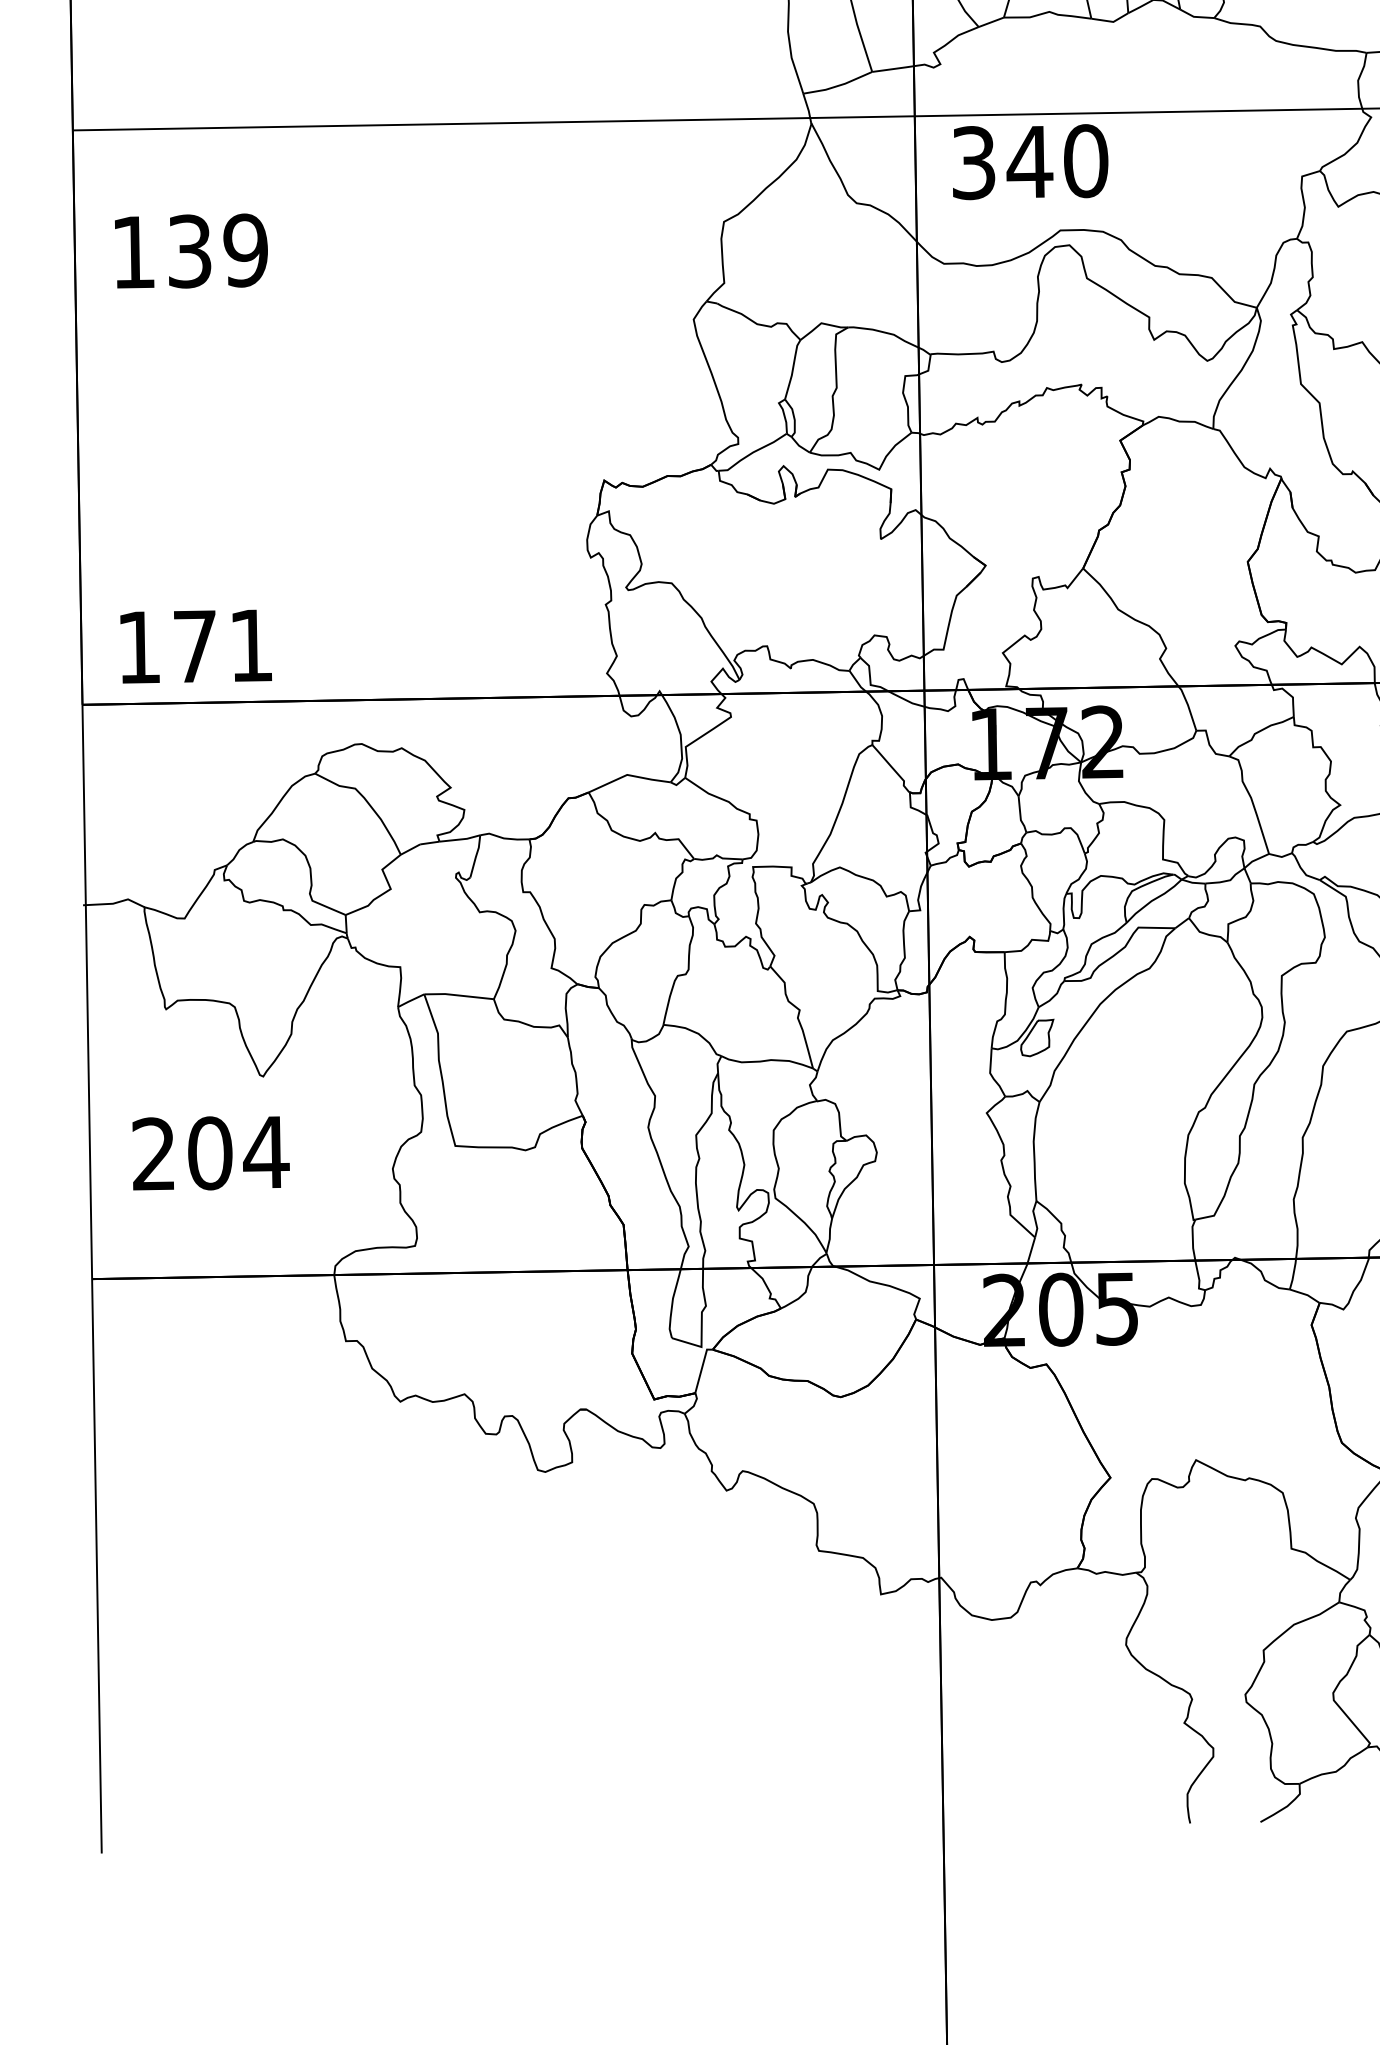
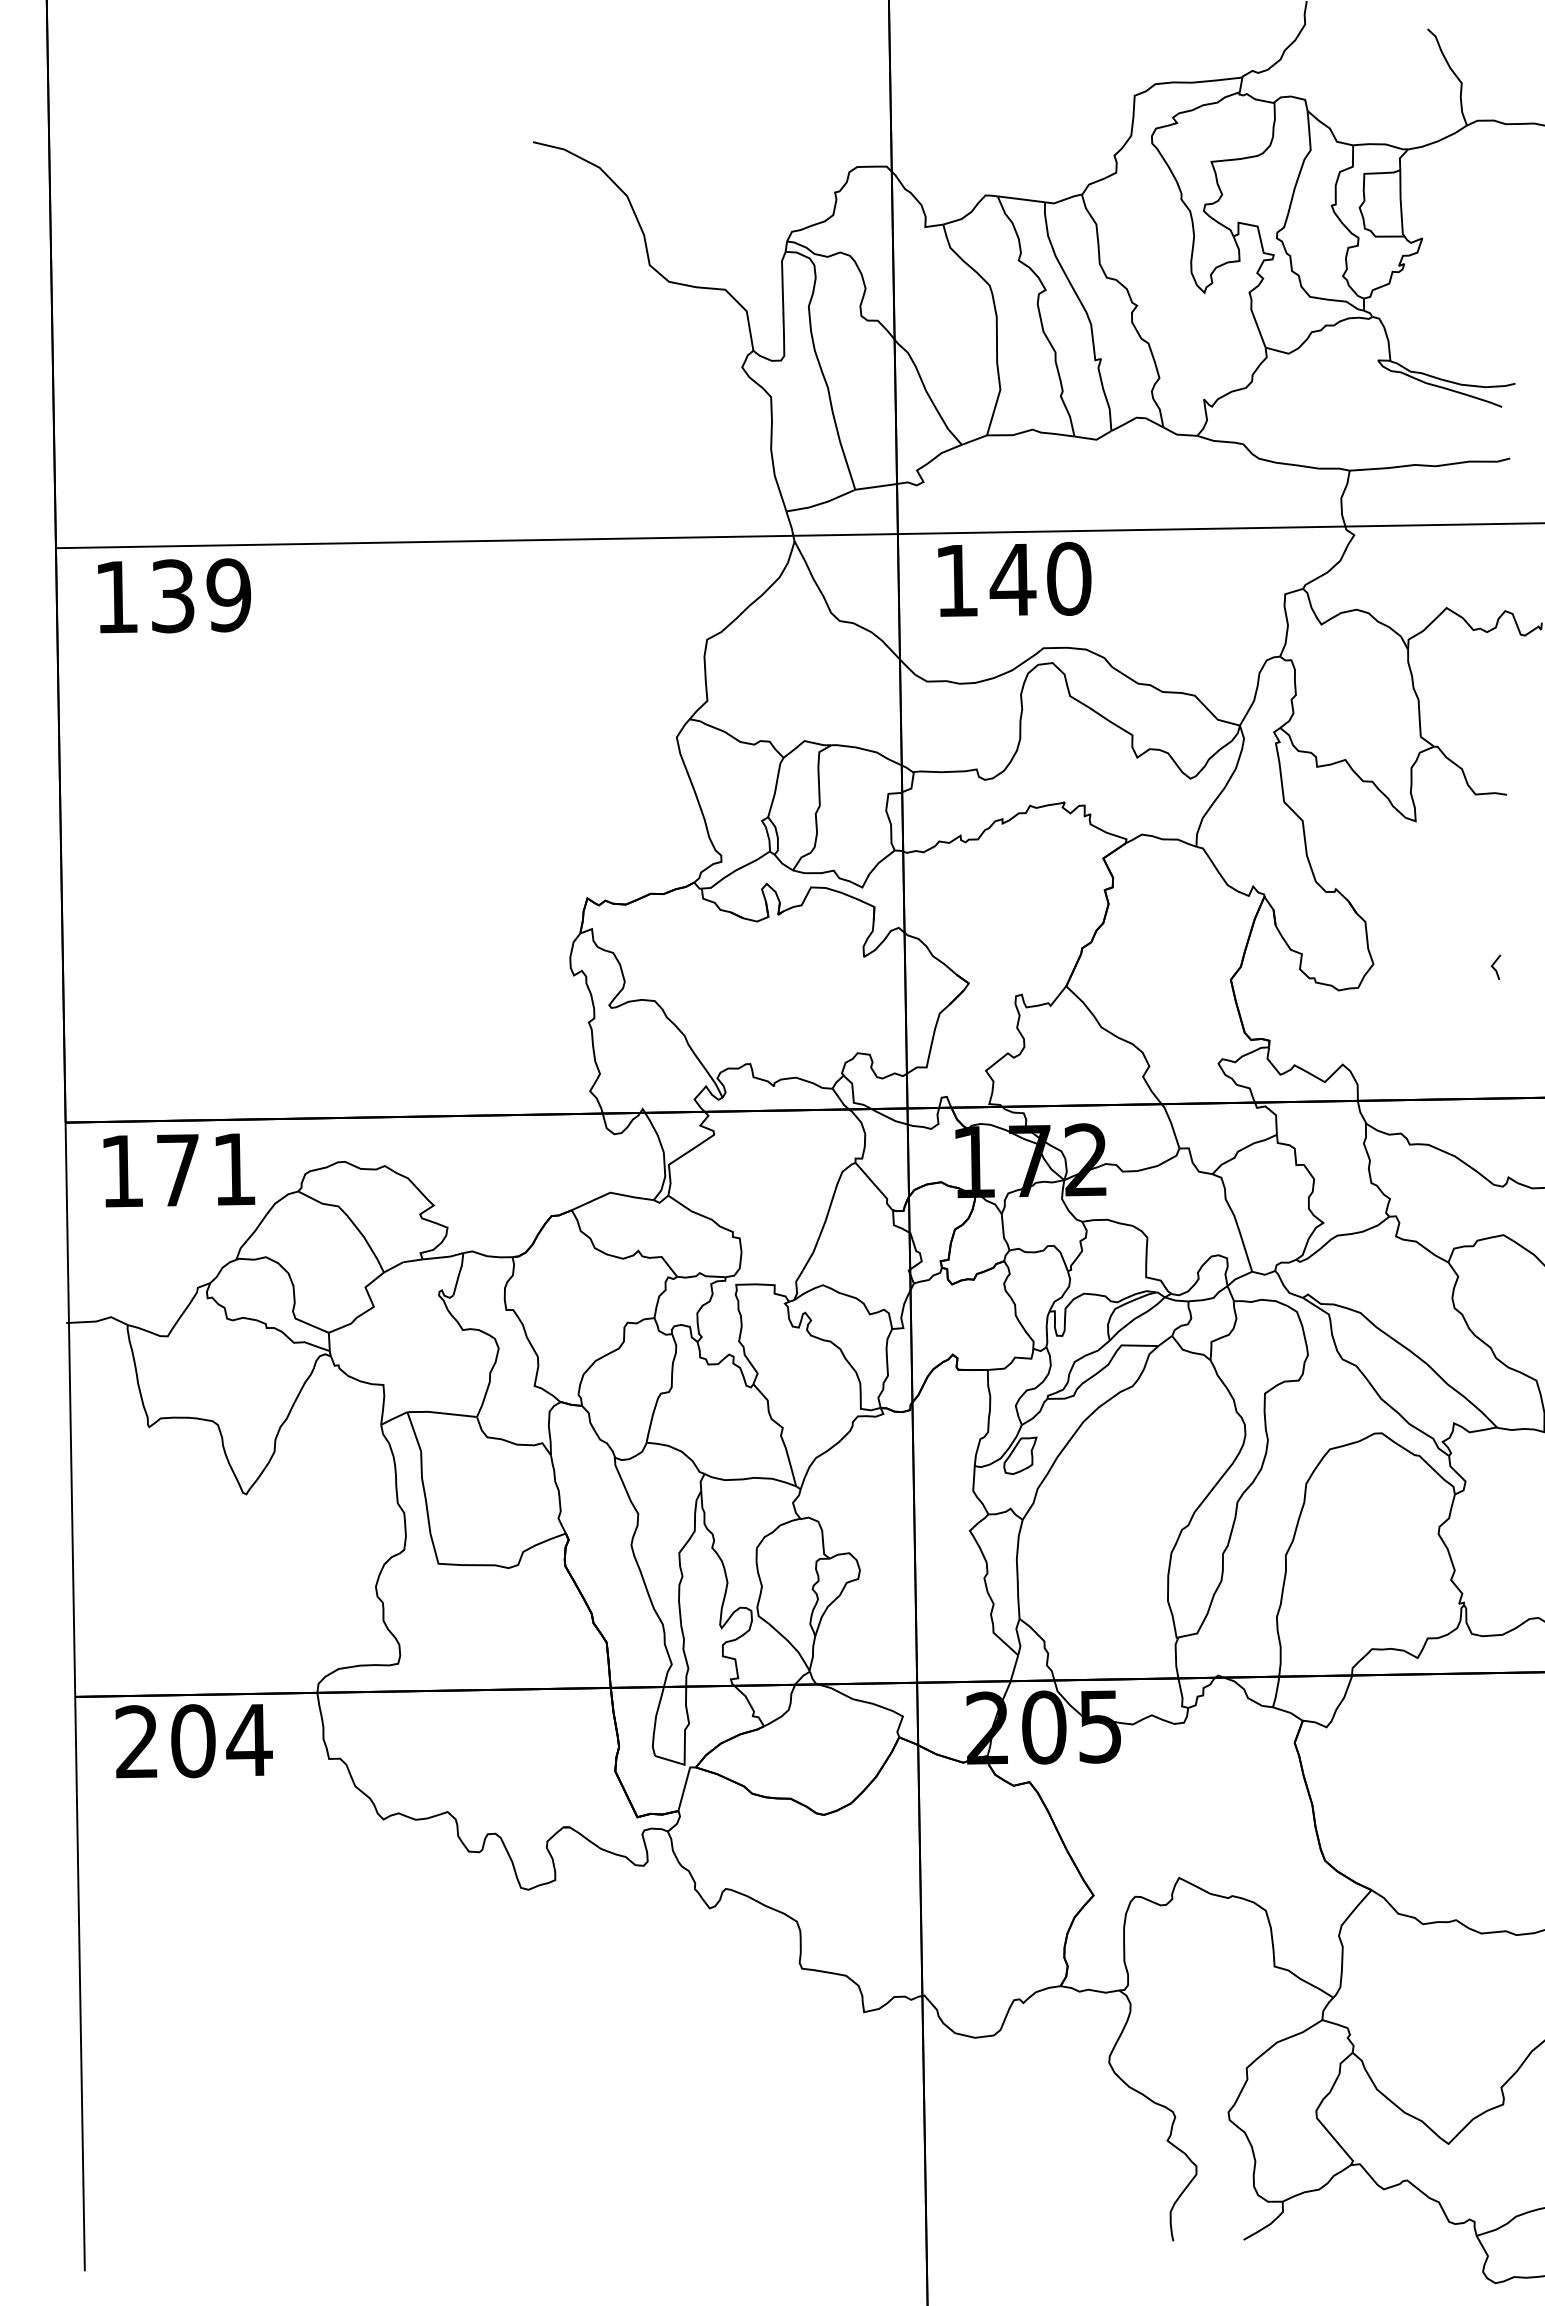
text: (974, 162) -> (957, 580), 340 -> 140
text: (191, 250) -> (174, 595), moved
text: (196, 646) -> (179, 1170), moved
text: (210, 1153) -> (193, 1741), moved

